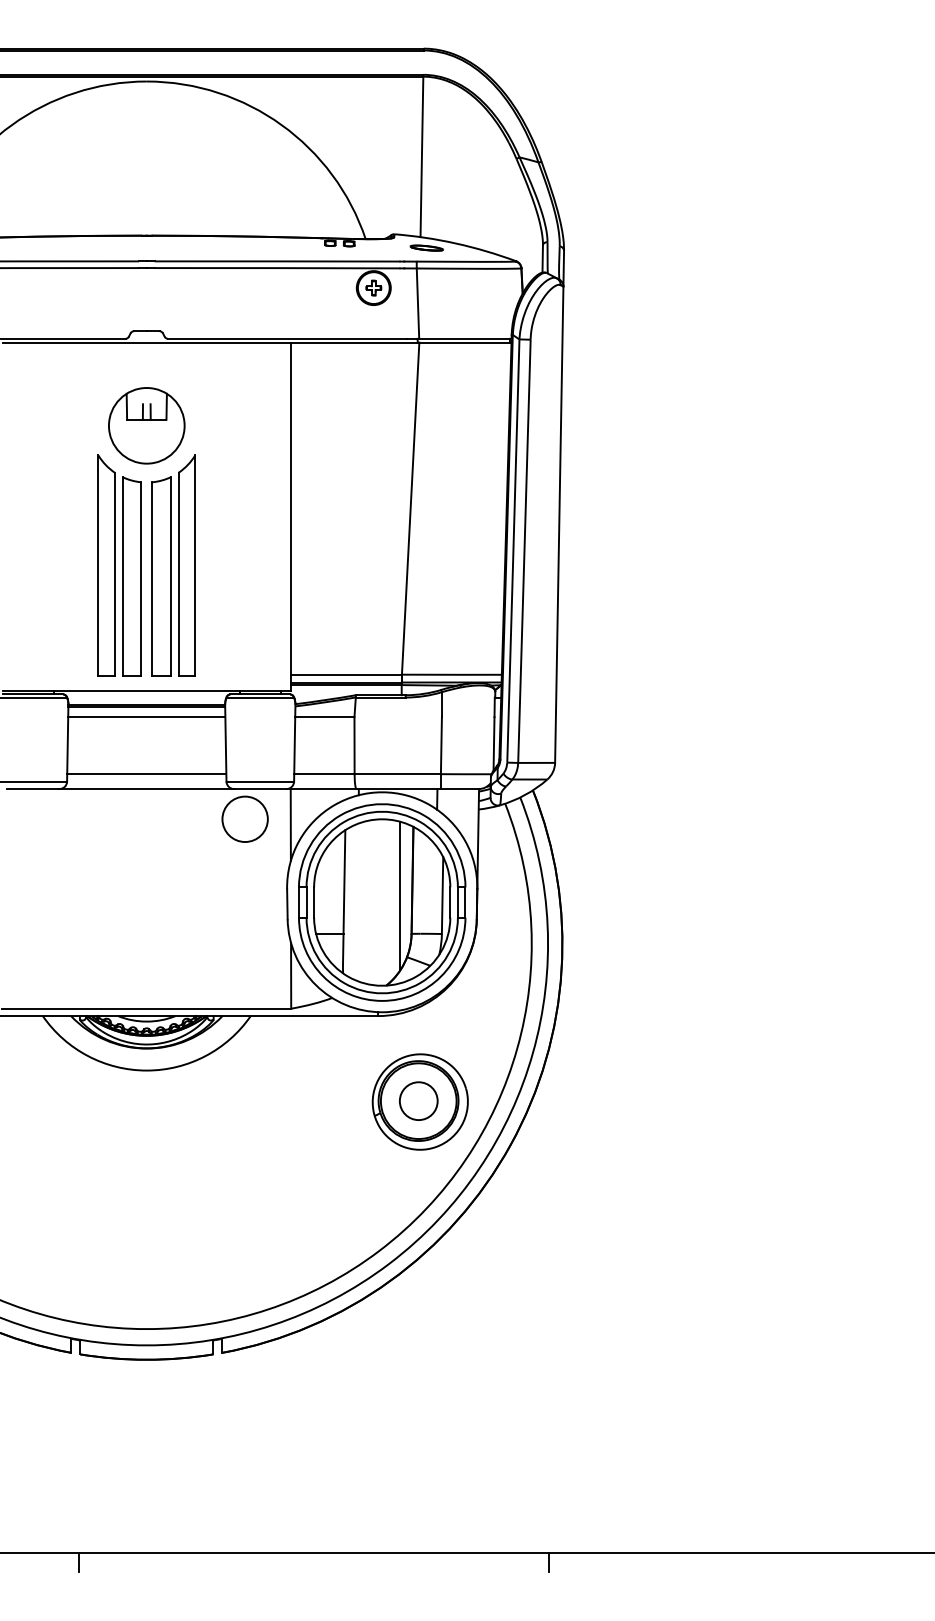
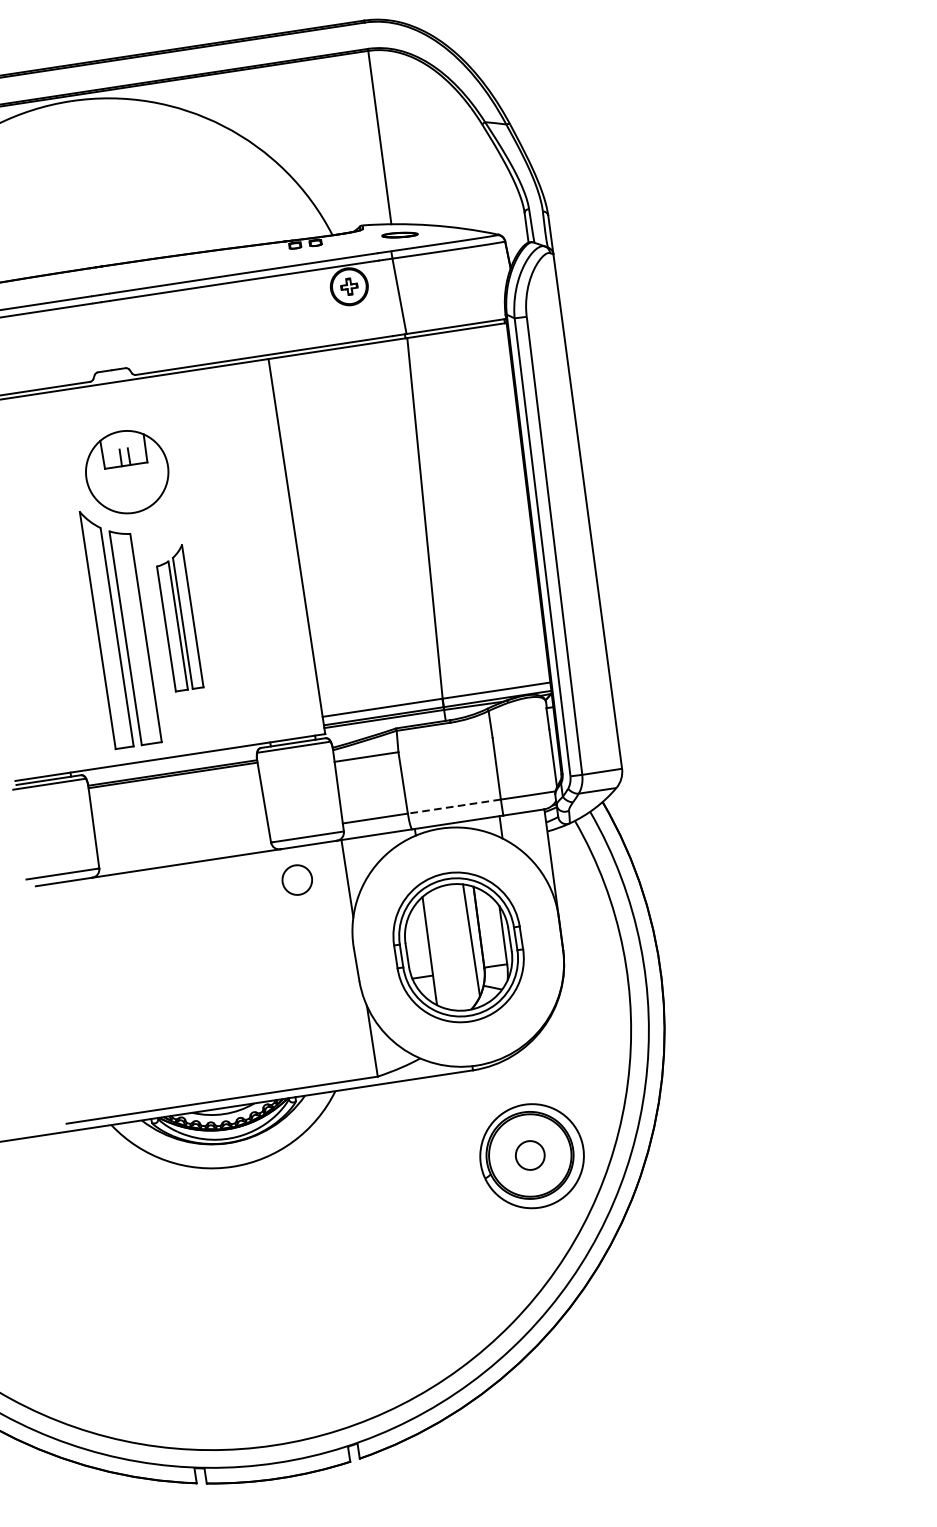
part: (173, 565) -> (178, 618), size x0.6
line: (146, 717) -> (174, 786), removed
line: (146, 774) -> (183, 847), removed
line: (397, 774) -> (454, 806), solid -> dashed
circle: (244, 819) -> (296, 880), size x0.6
part: (382, 902) -> (458, 947), size x0.7
circle: (418, 1101) -> (530, 1155), size x0.7

